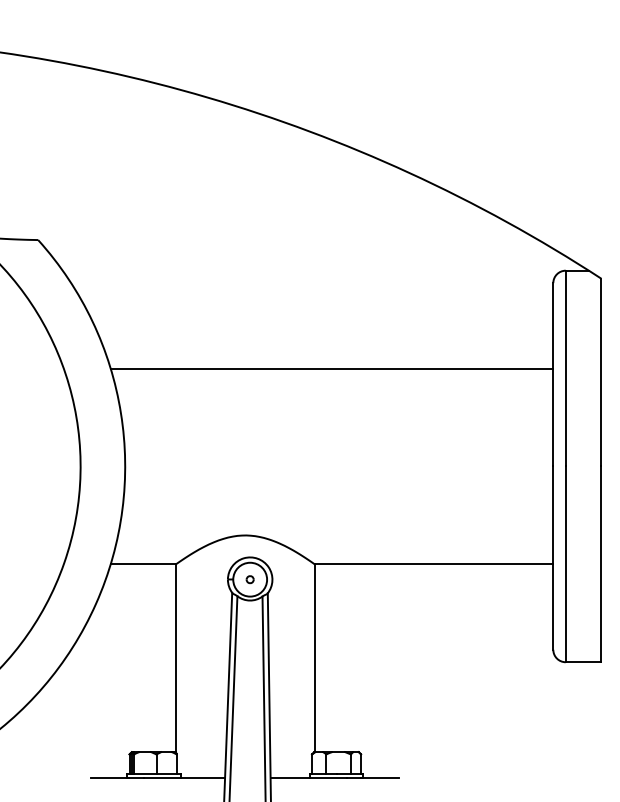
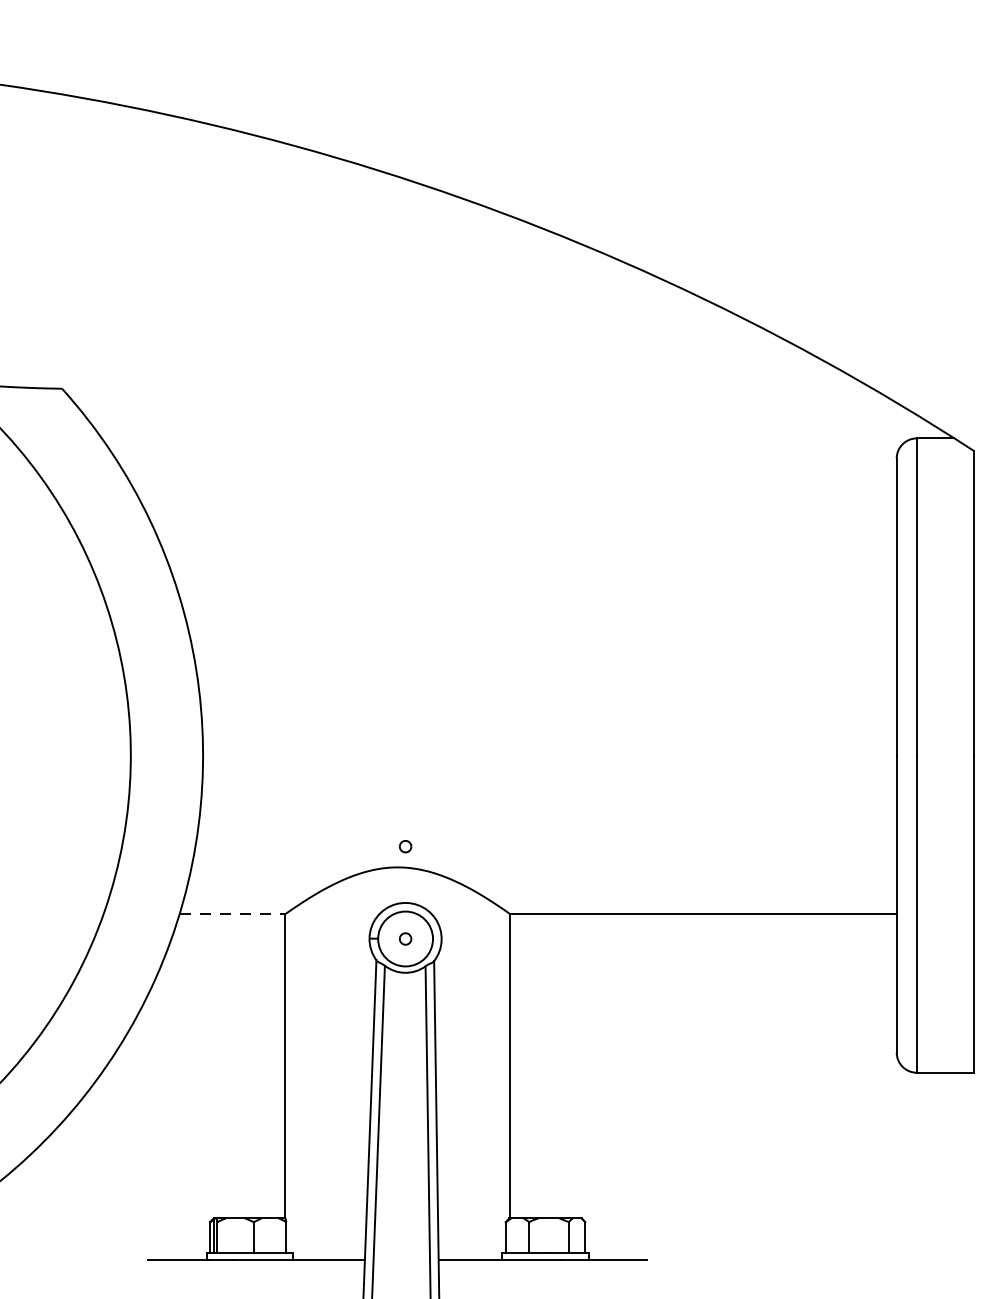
line: (331, 368) -> (537, 596), removed
part: (249, 522) -> (404, 846), added
line: (143, 564) -> (232, 914), solid -> dashed

